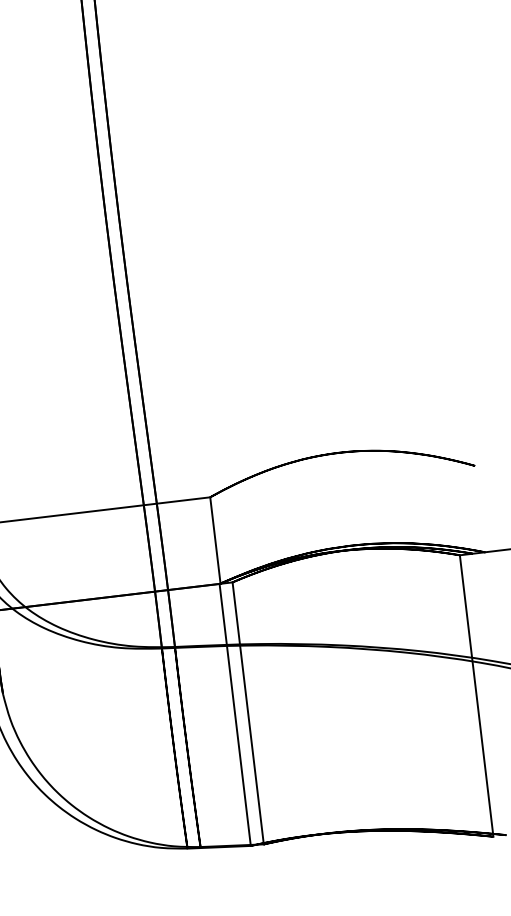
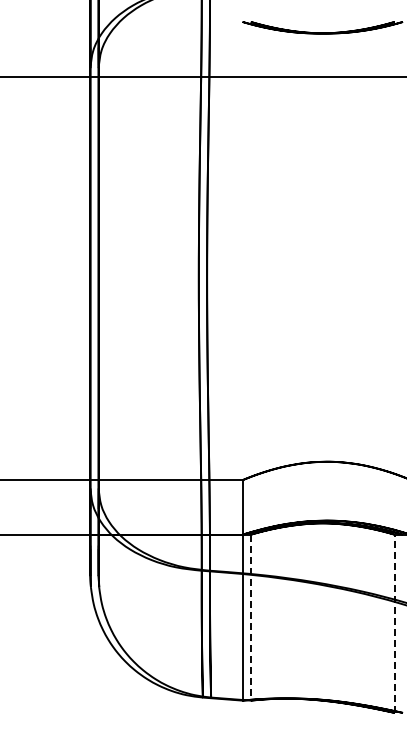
line: (476, 695) -> (394, 623), solid -> dashed
line: (247, 713) -> (250, 617), solid -> dashed

